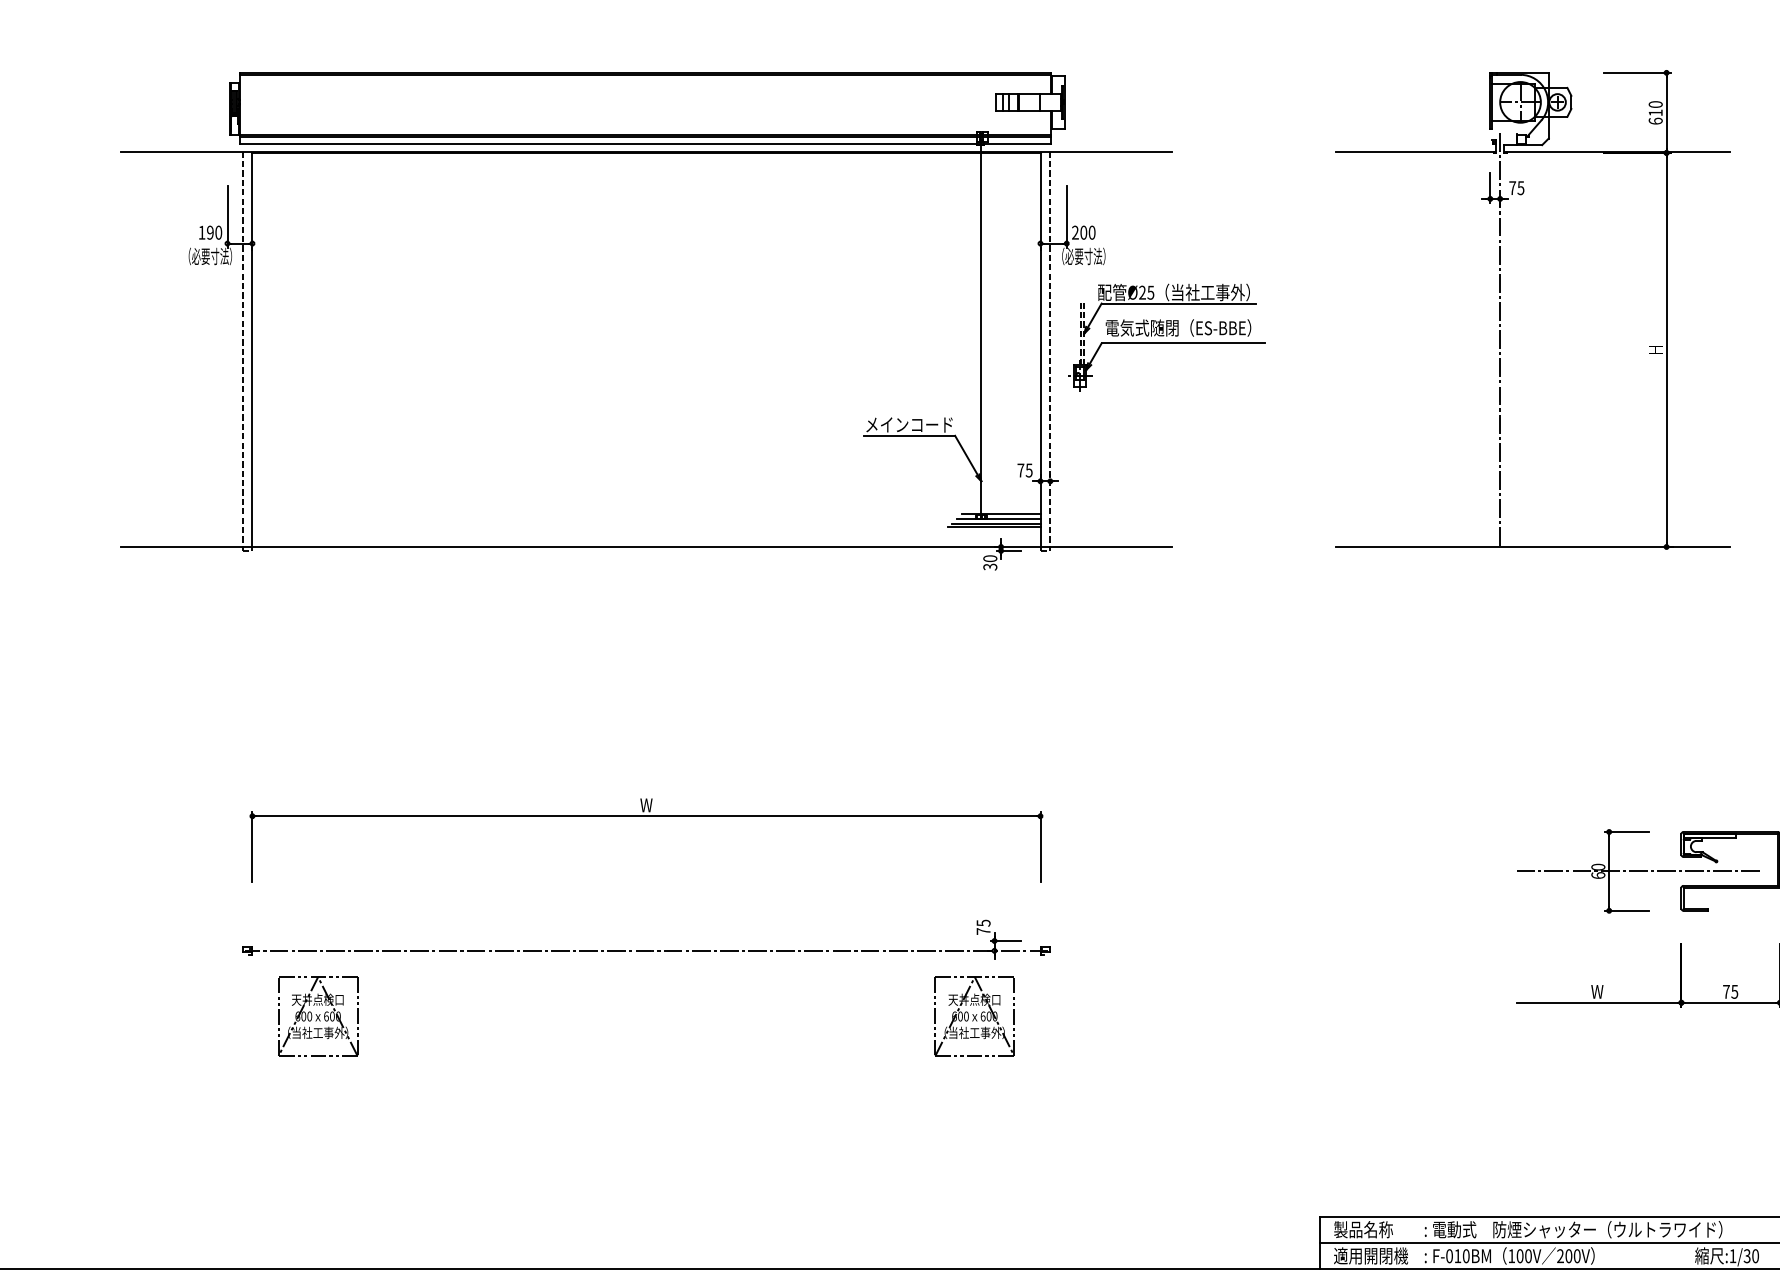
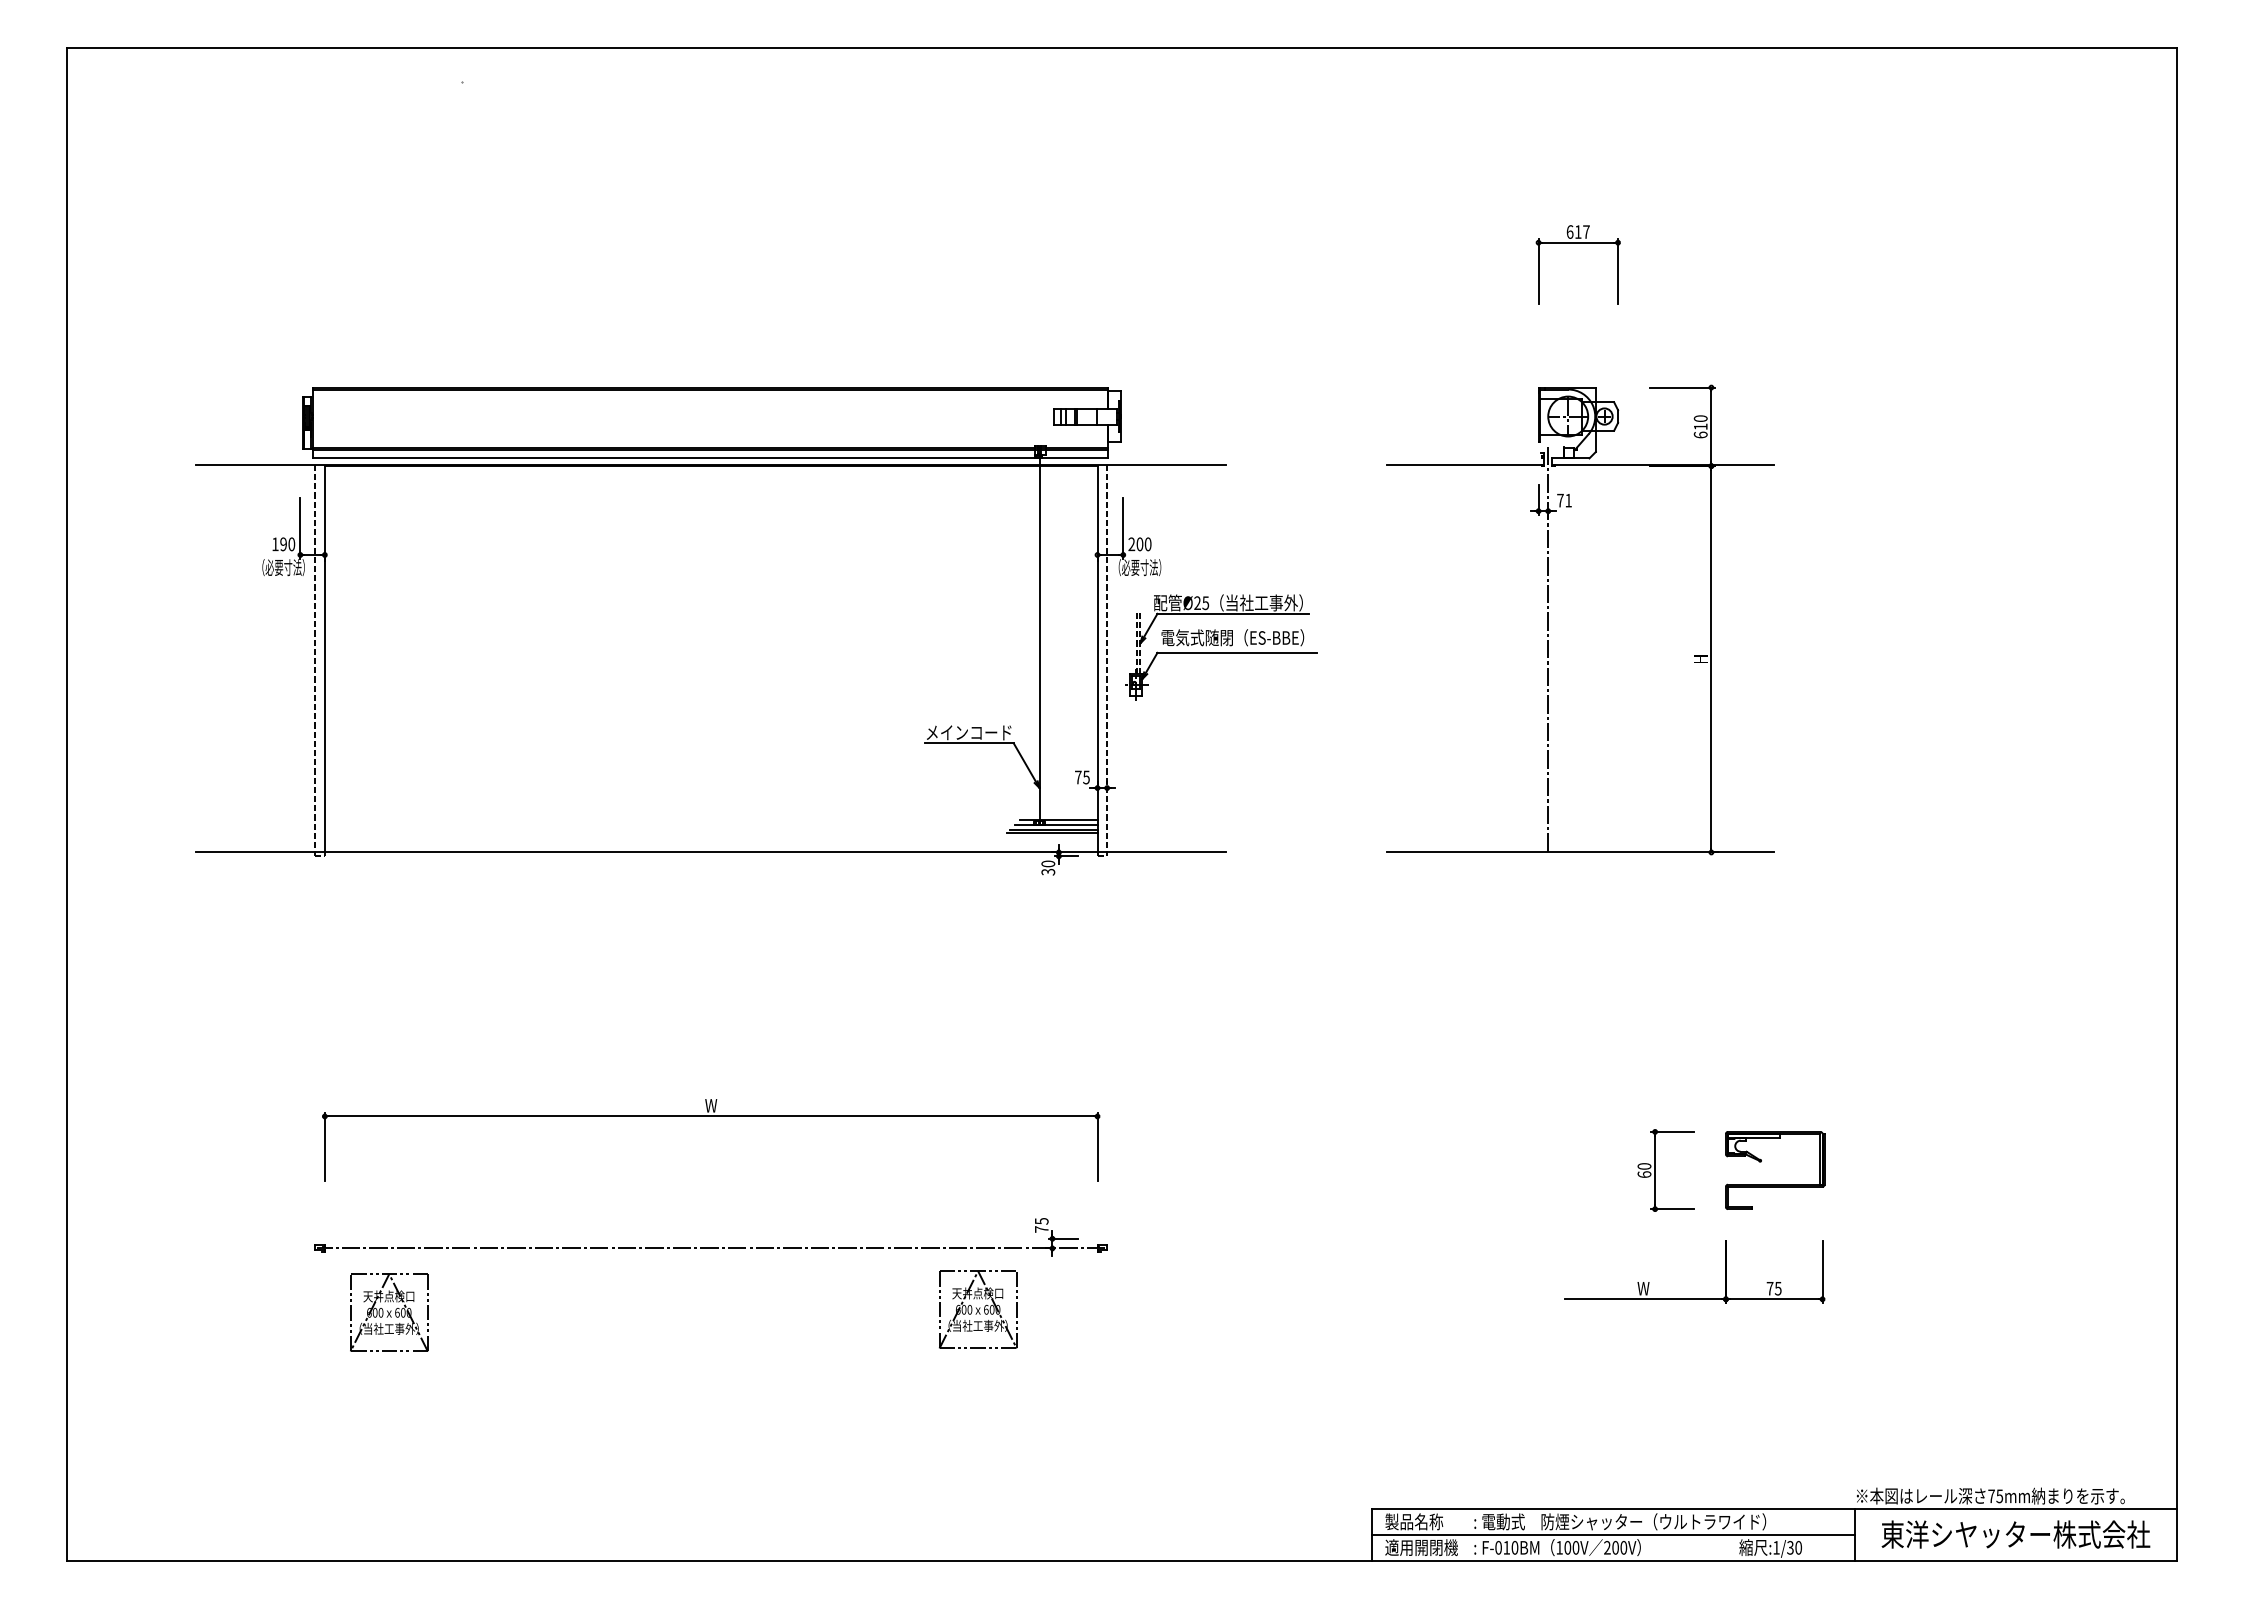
text: (1520, 188) -> (1568, 500), 75 -> 71
line: (1638, 871) -> (1683, 1170), removed
part: (975, 1016) -> (978, 1309), moved

